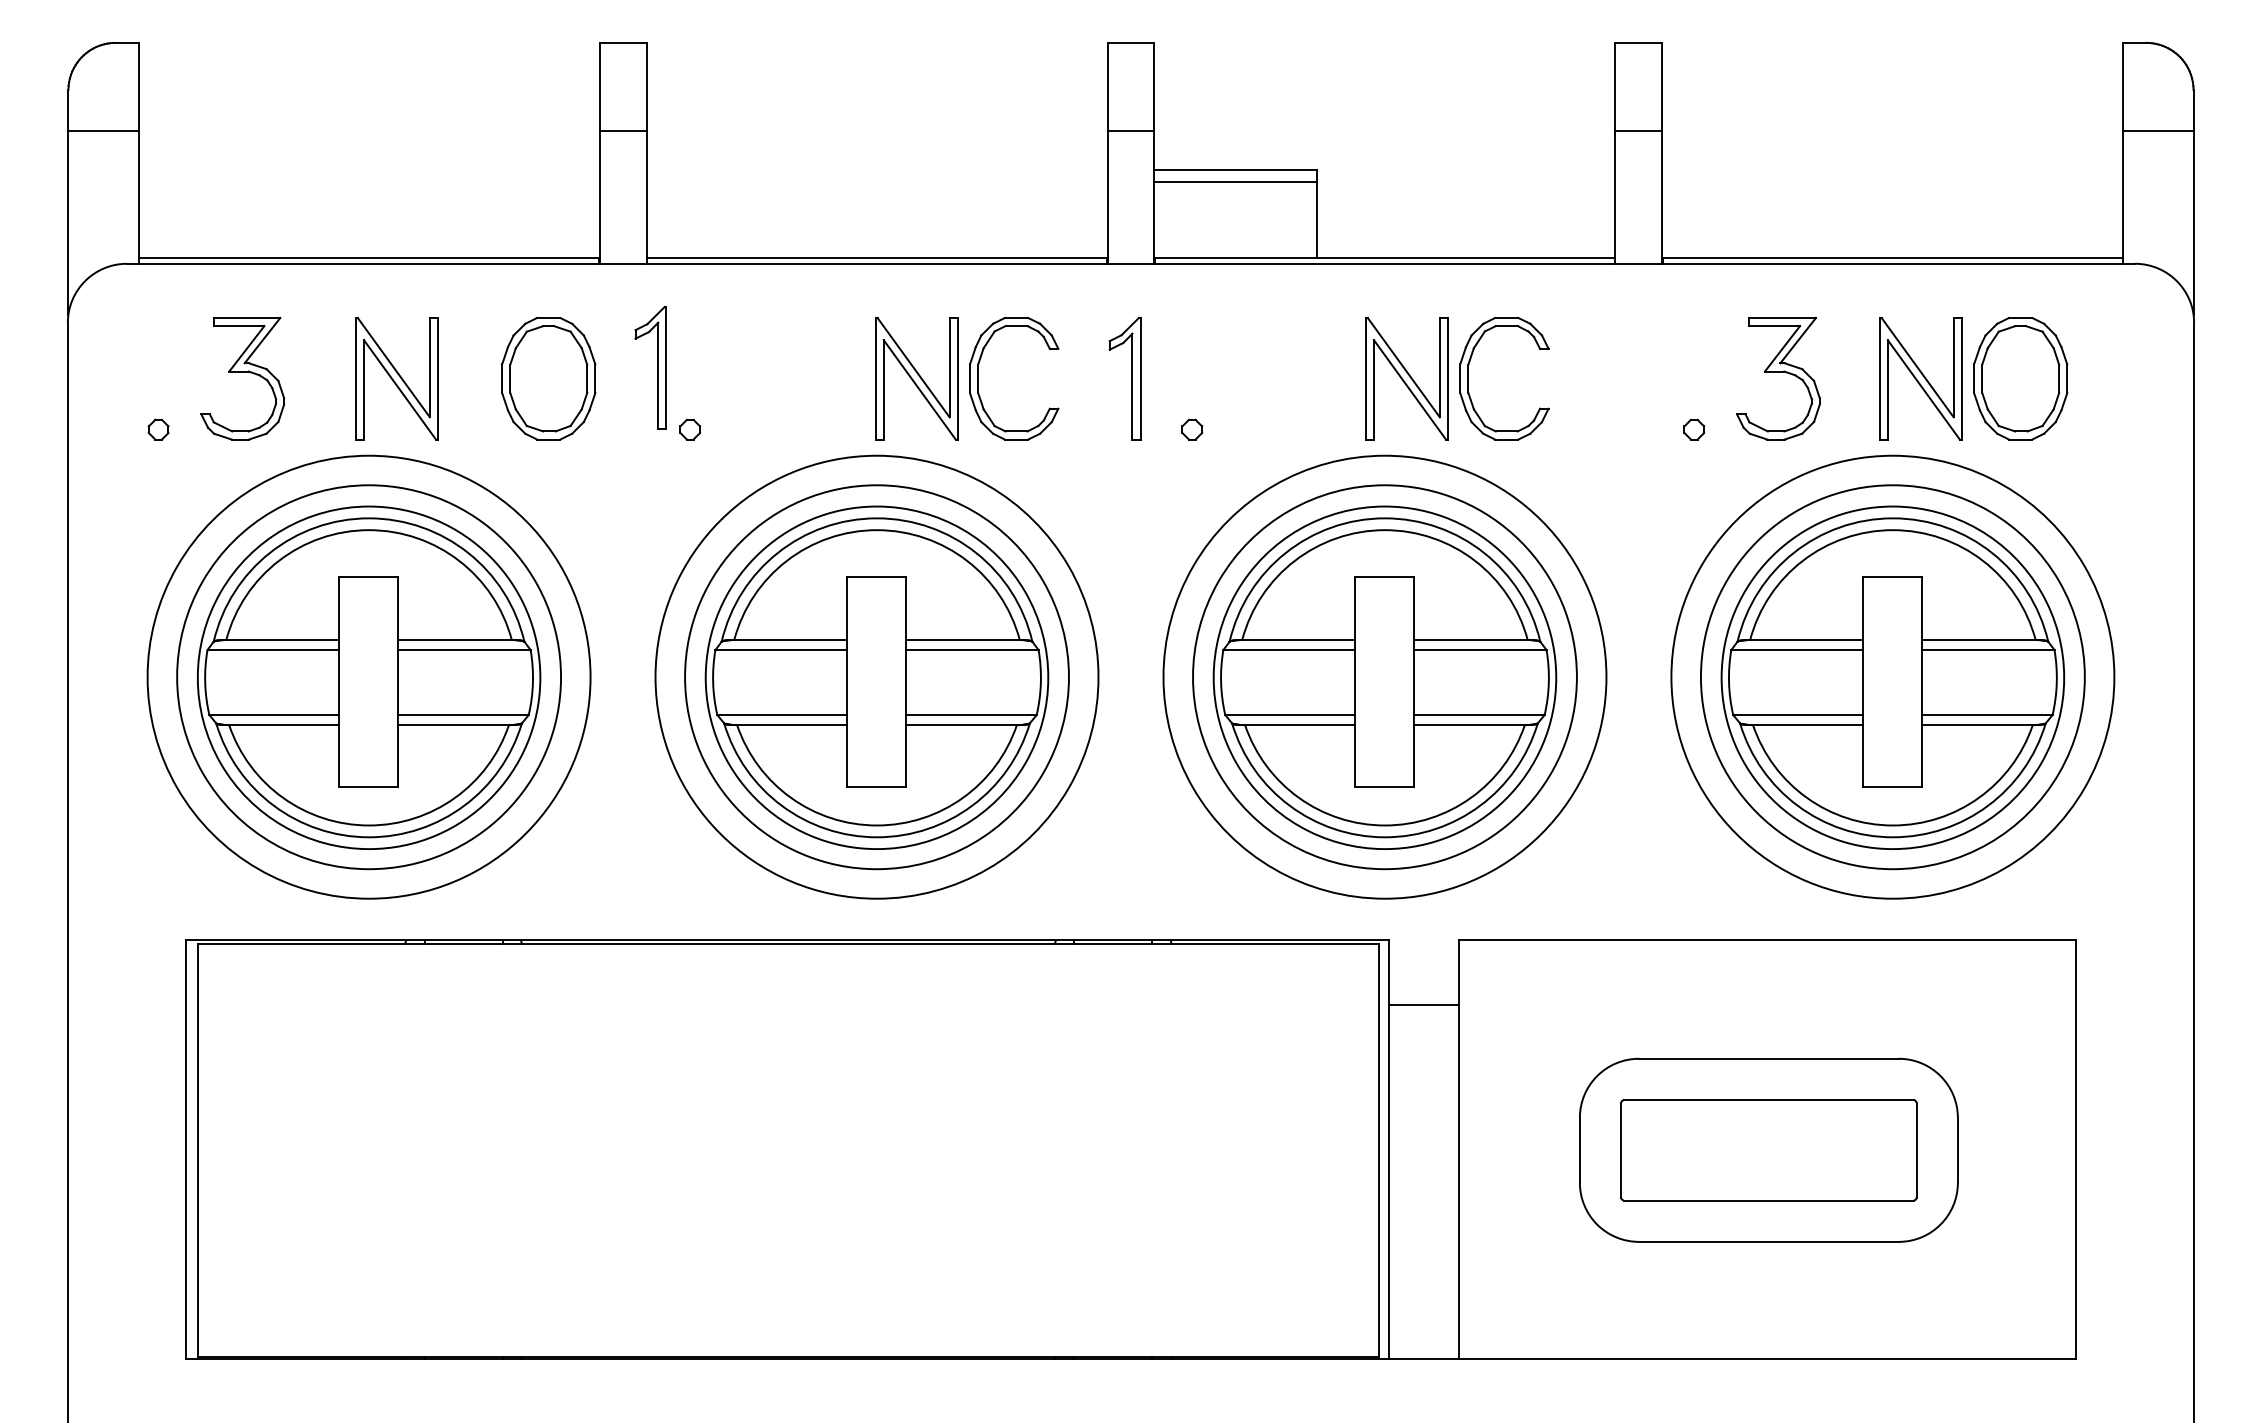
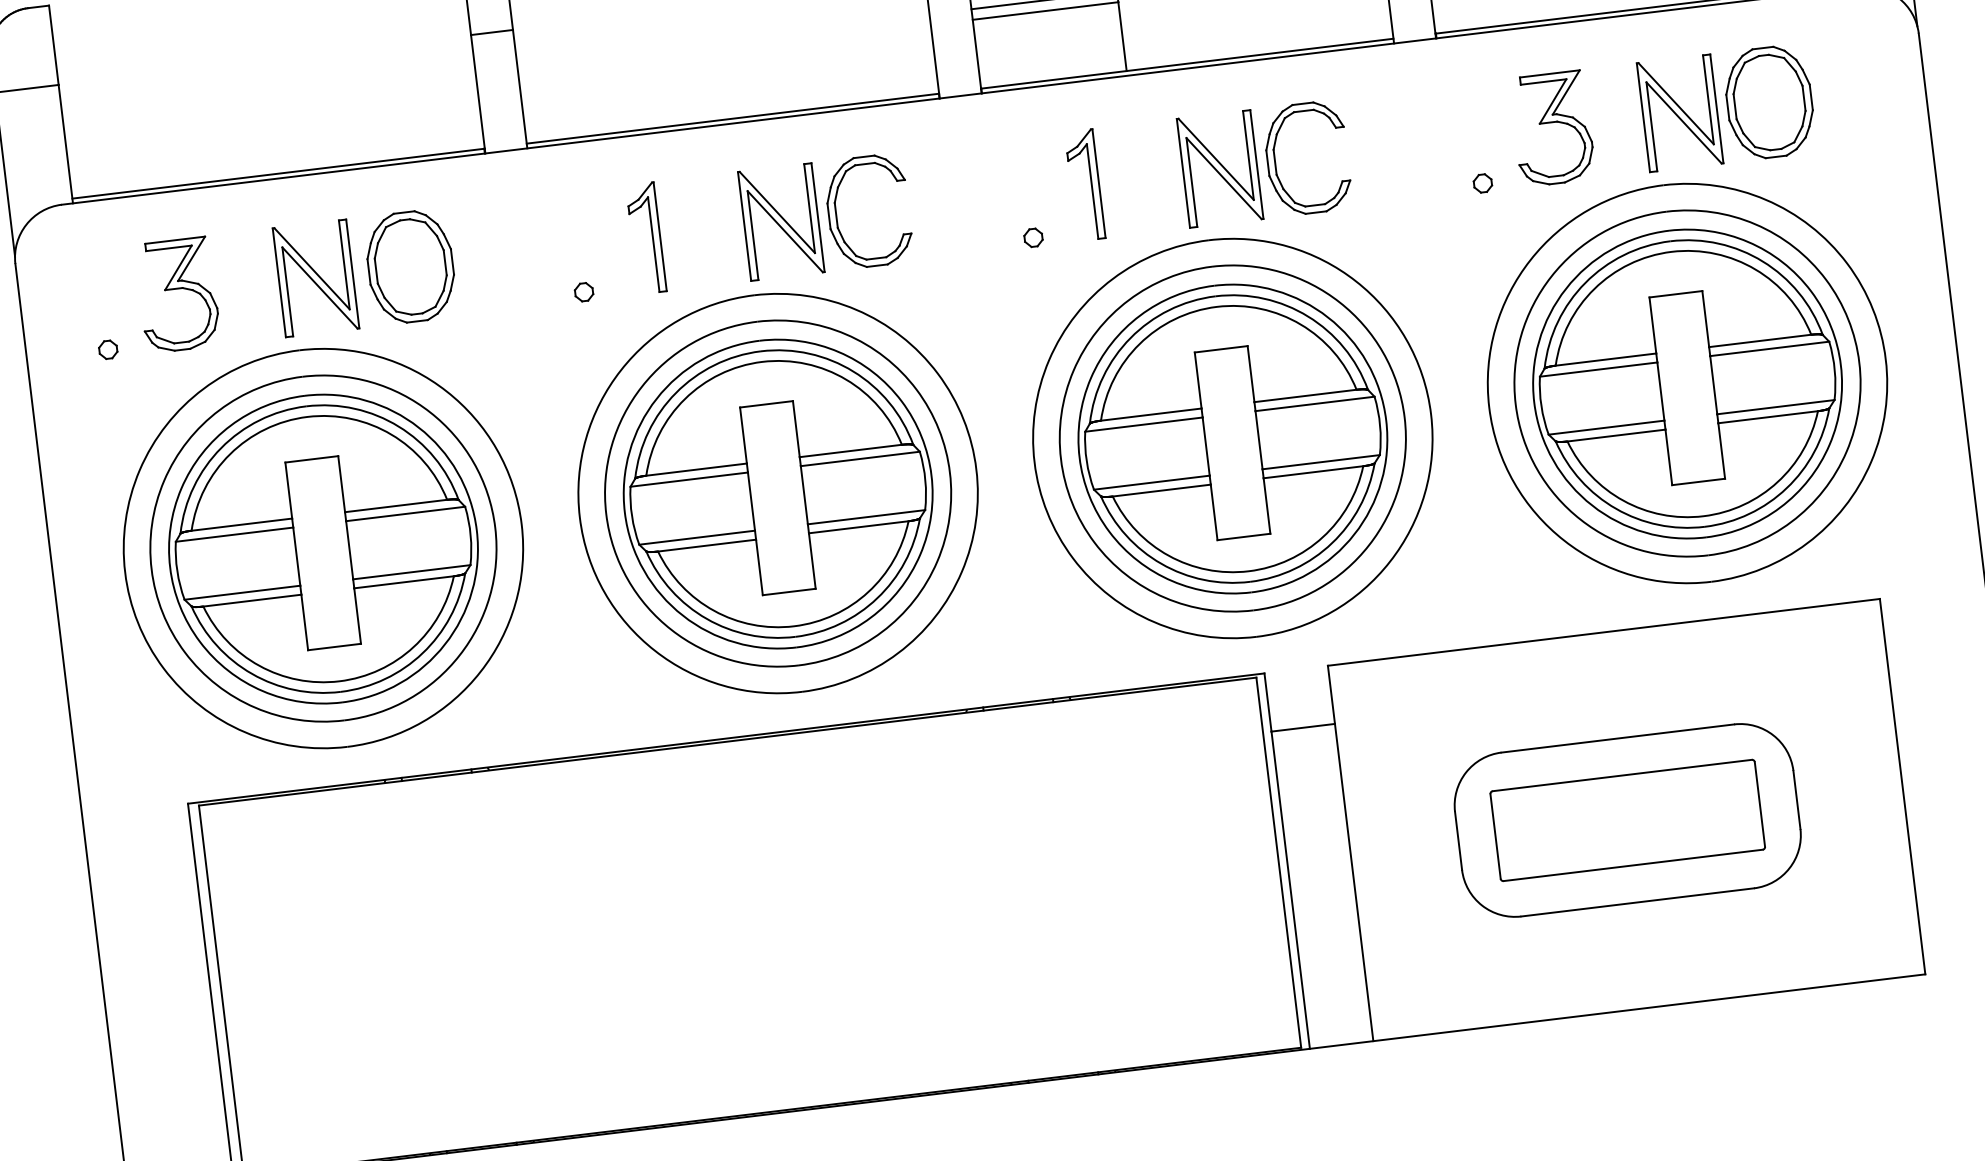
part: (657, 367) -> (652, 237), moved
part: (548, 378) -> (410, 266), moved
part: (1131, 378) -> (1090, 184), moved

